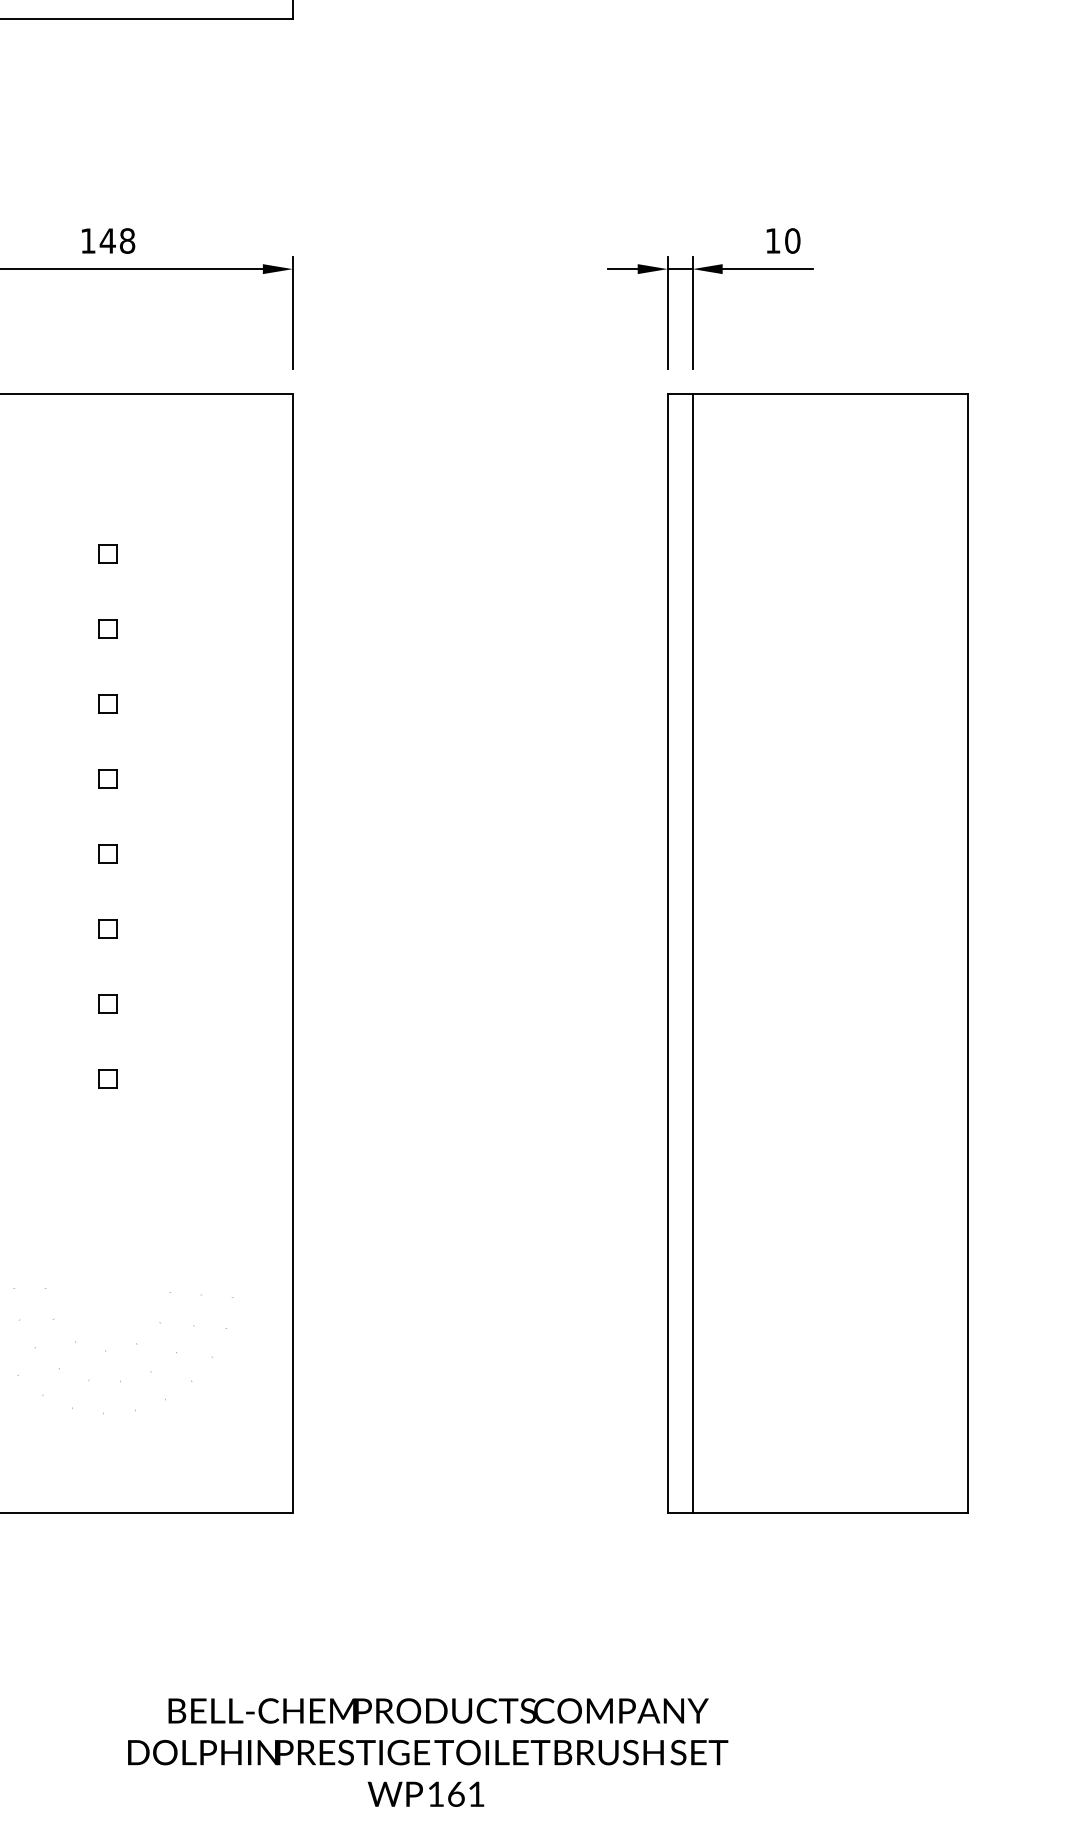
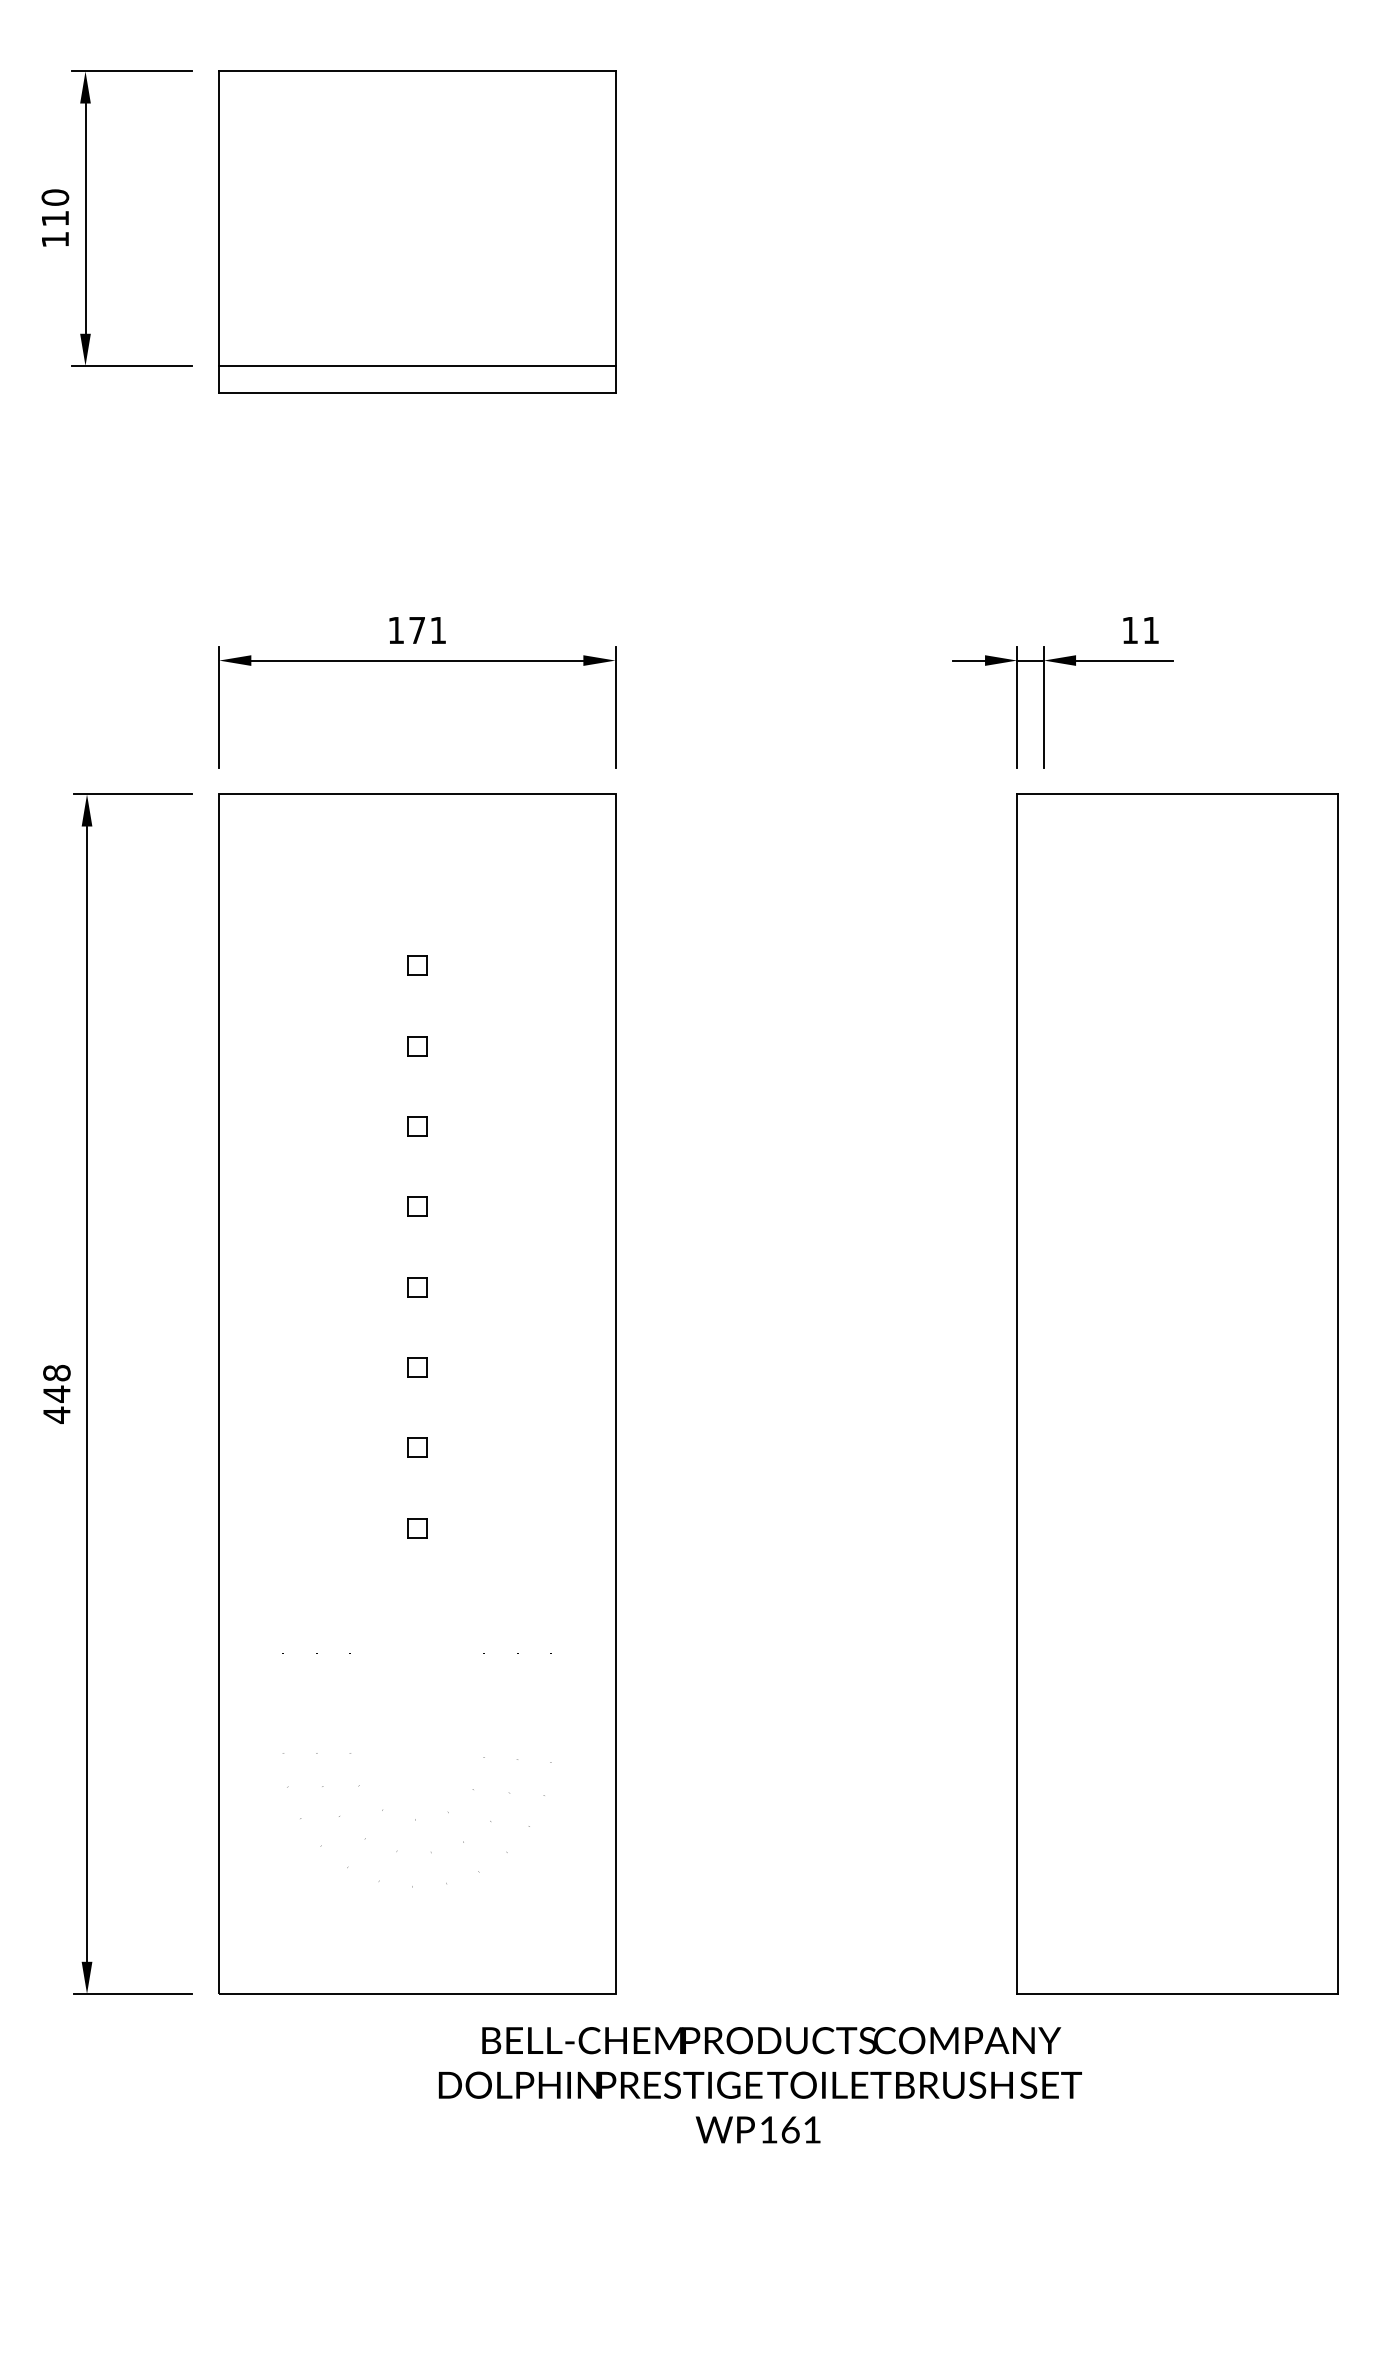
text: (117, 241) -> (427, 630), 148 -> 171
text: (793, 241) -> (1151, 630), 10 -> 11
line: (692, 953) -> (1043, 1393), removed
text: (428, 1752) -> (760, 2085), moved

